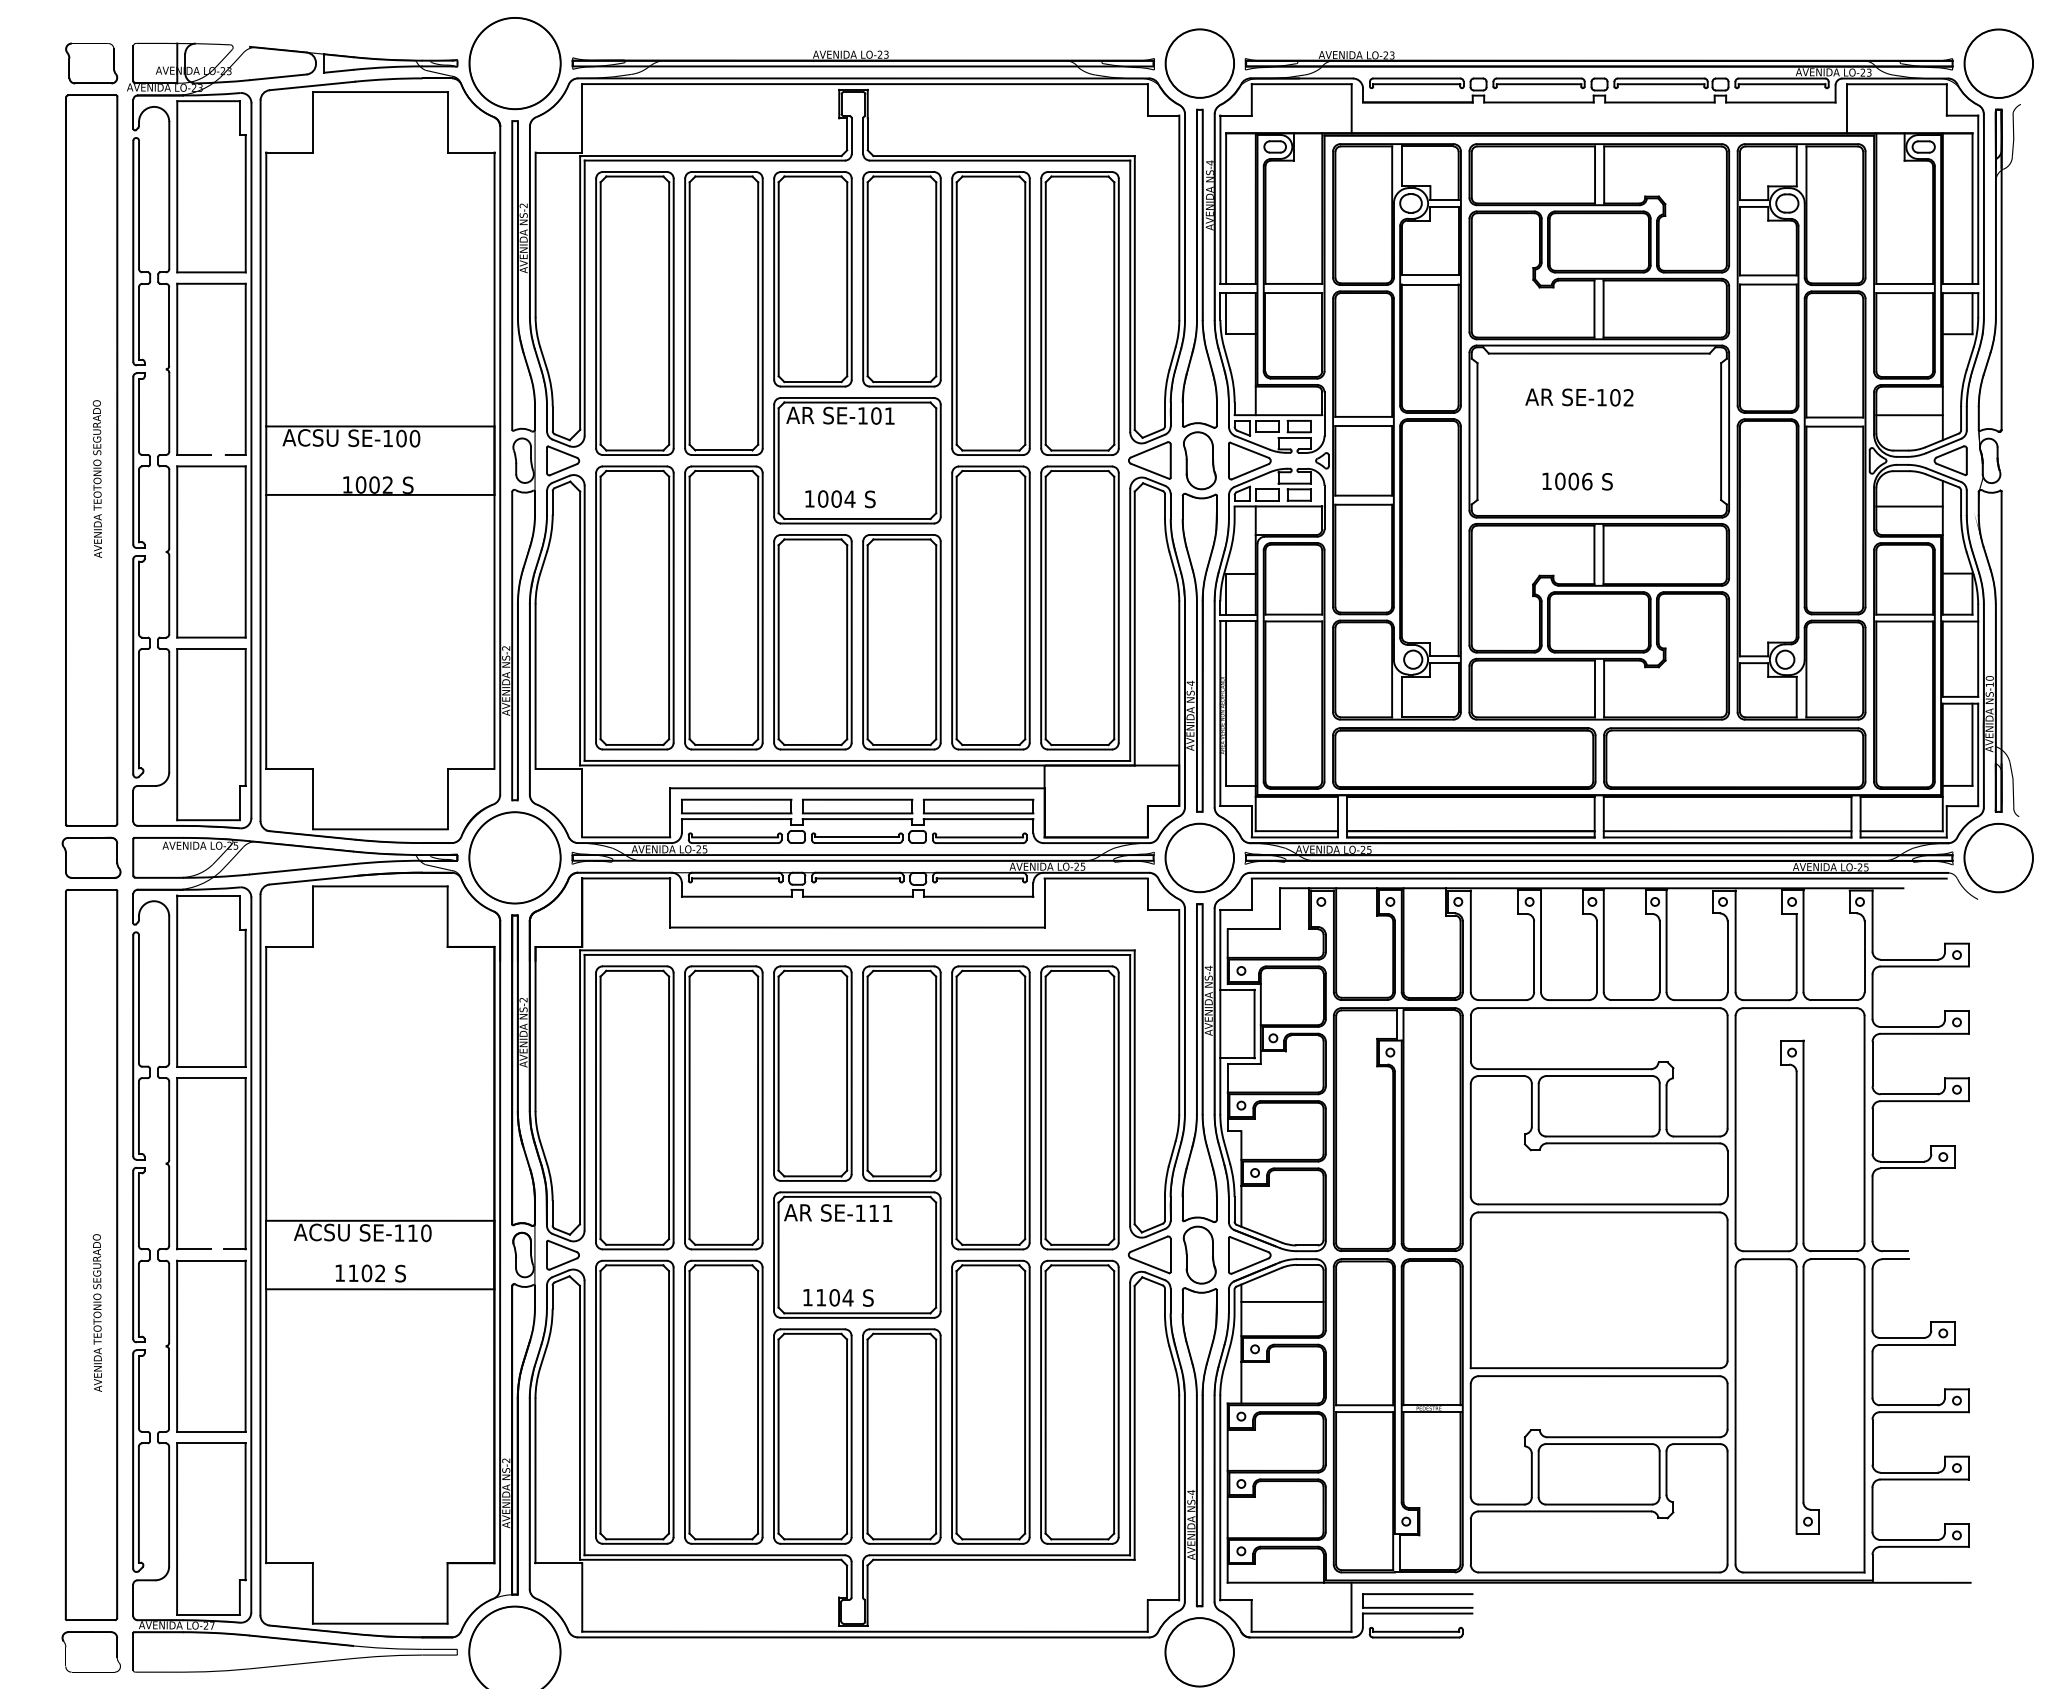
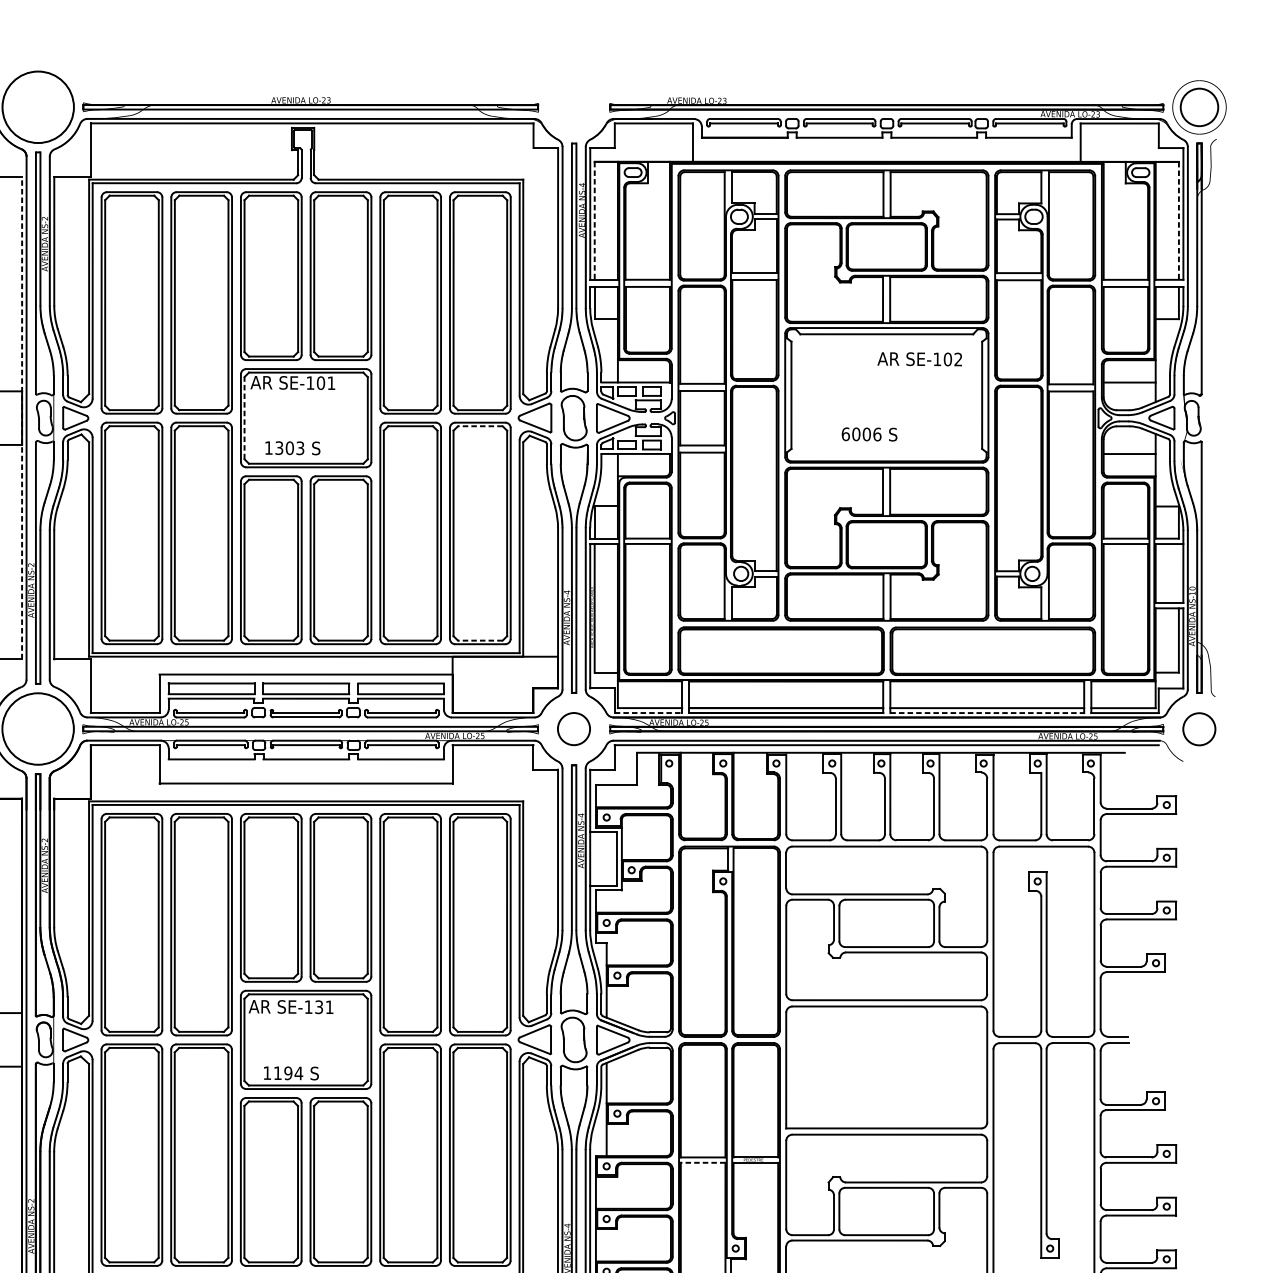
circle: (1199, 63) -> (573, 107), removed
circle: (1998, 63) -> (1199, 107), size x0.7
line: (1226, 209) -> (595, 221), solid -> dashed
line: (1972, 209) -> (1178, 221), solid -> dashed
text: (1579, 397) -> (919, 359), moved
line: (494, 460) -> (22, 417), solid -> dashed
line: (778, 460) -> (244, 417), solid -> dashed
line: (1079, 471) -> (479, 426), solid -> dashed
text: (1546, 481) -> (845, 434), 1006 -> 6006
text: (836, 499) -> (289, 448), 1004 -> 1303
line: (1079, 744) -> (479, 640), solid -> dashed
line: (1295, 837) -> (649, 713), solid -> dashed
line: (1727, 837) -> (987, 713), solid -> dashed
part: (1199, 857) -> (573, 728), size x0.6
circle: (1998, 858) -> (1199, 729), size x0.6
text: (874, 1213) -> (319, 1007), SE-111 -> SE-131
text: (834, 1297) -> (288, 1073), 1104 -> 1194
line: (1282, 1301) -> (638, 1076), removed
line: (1364, 1412) -> (703, 1163), solid -> dashed

